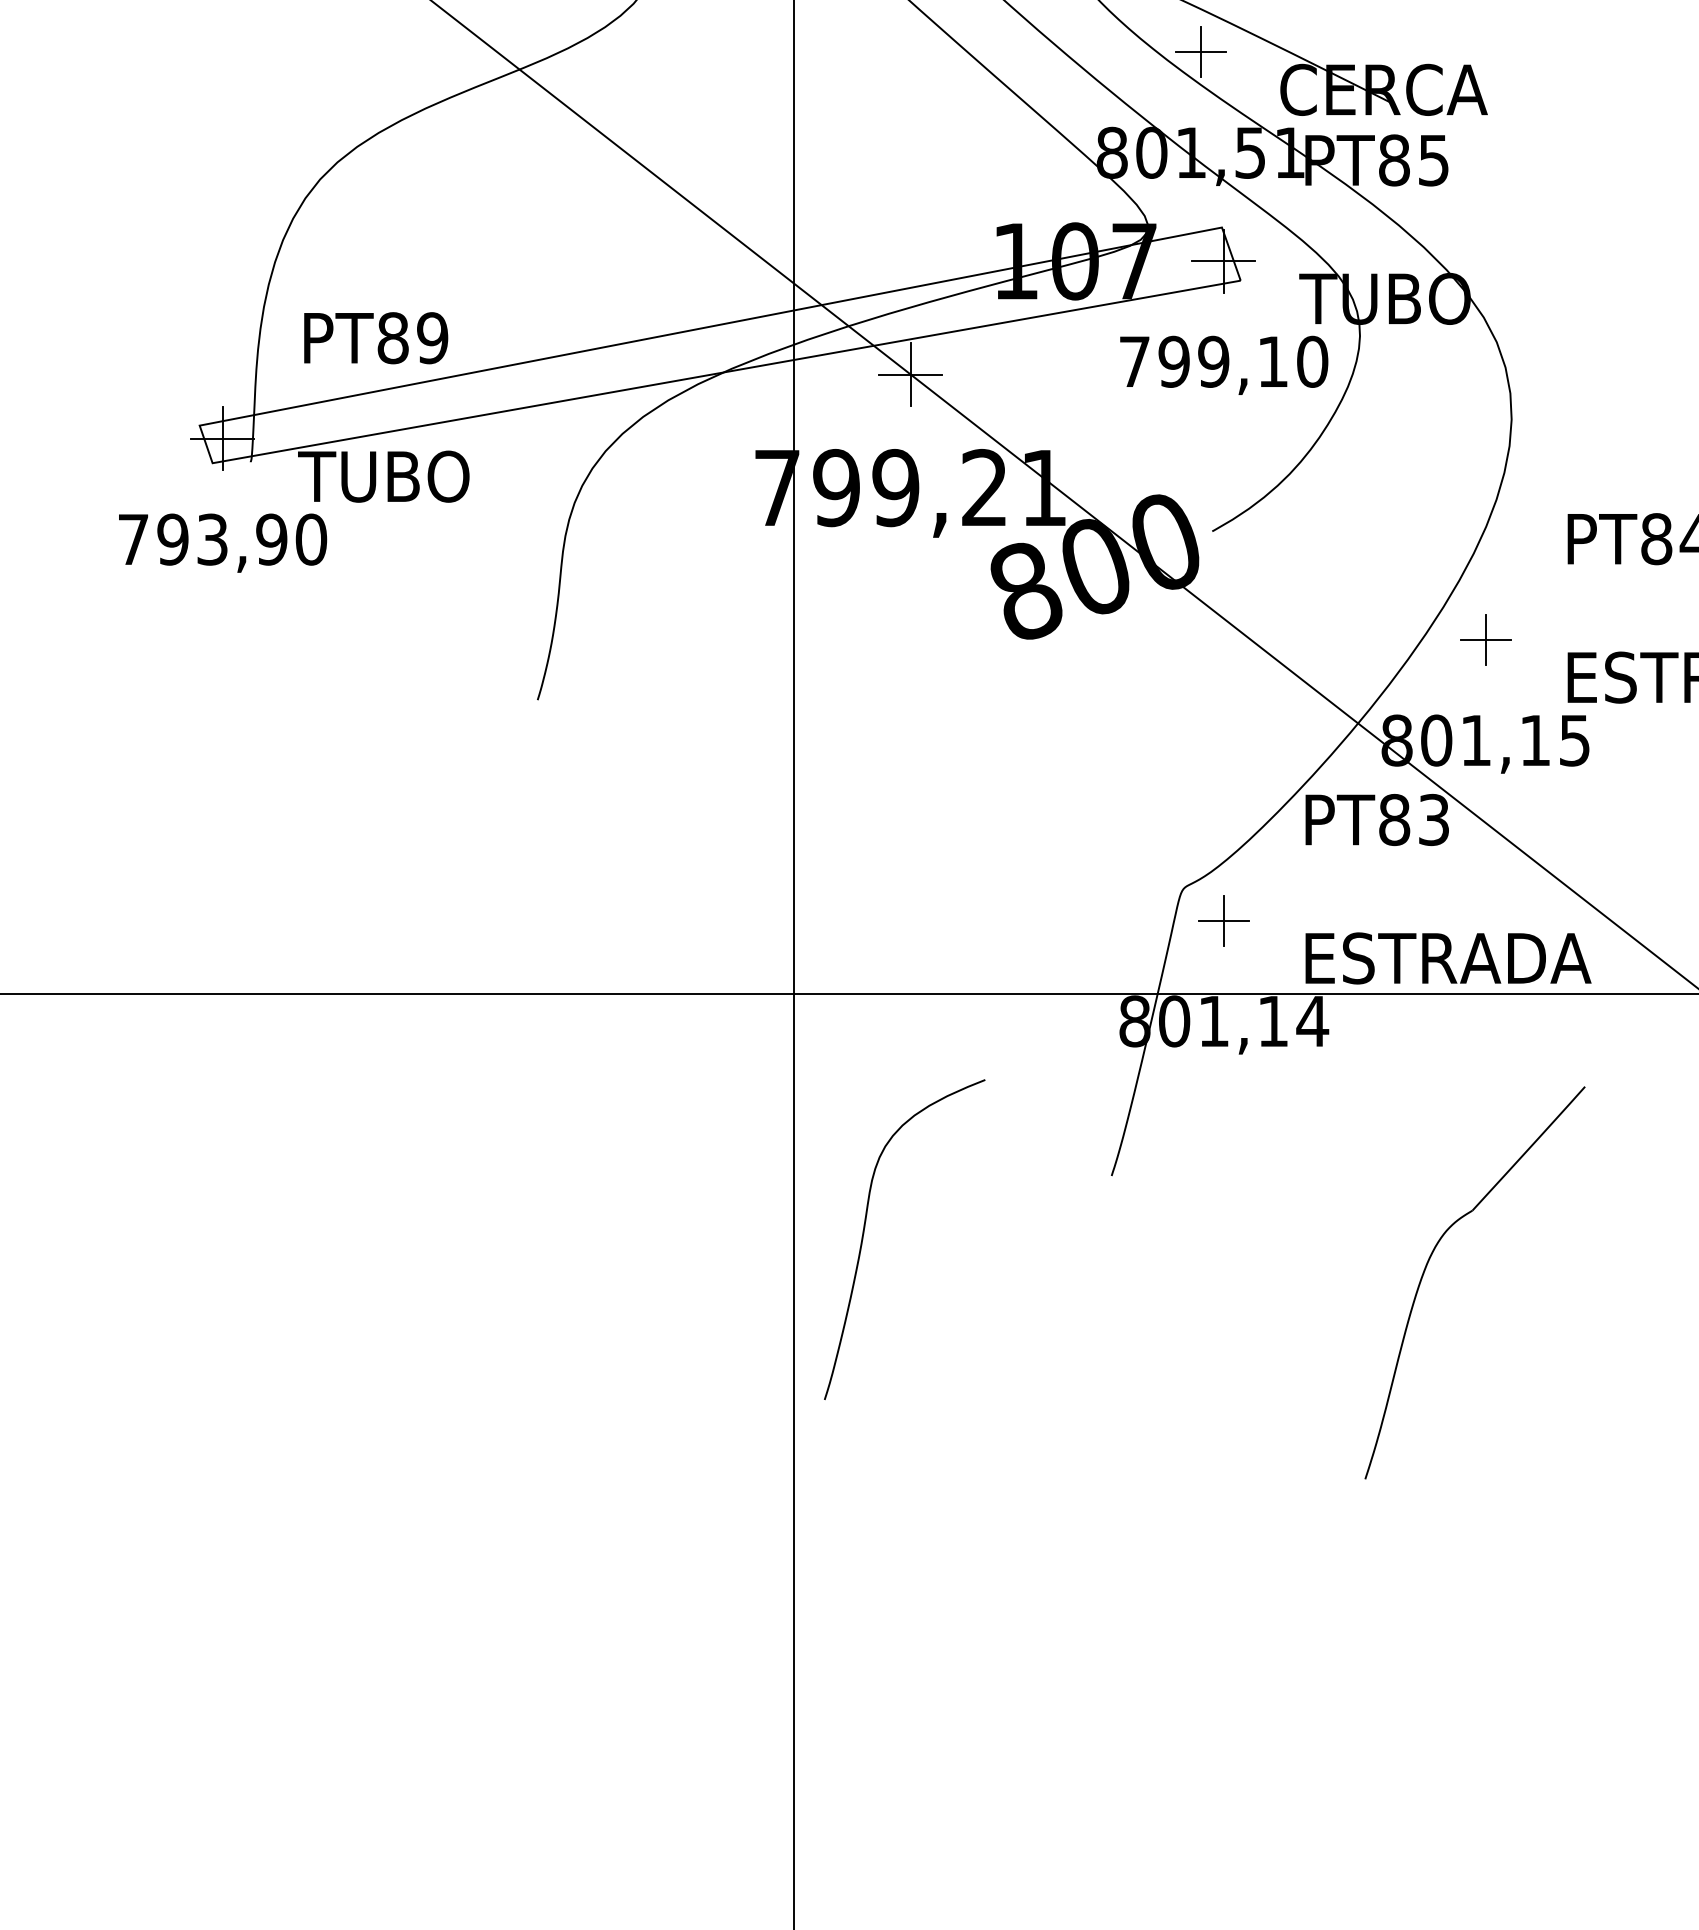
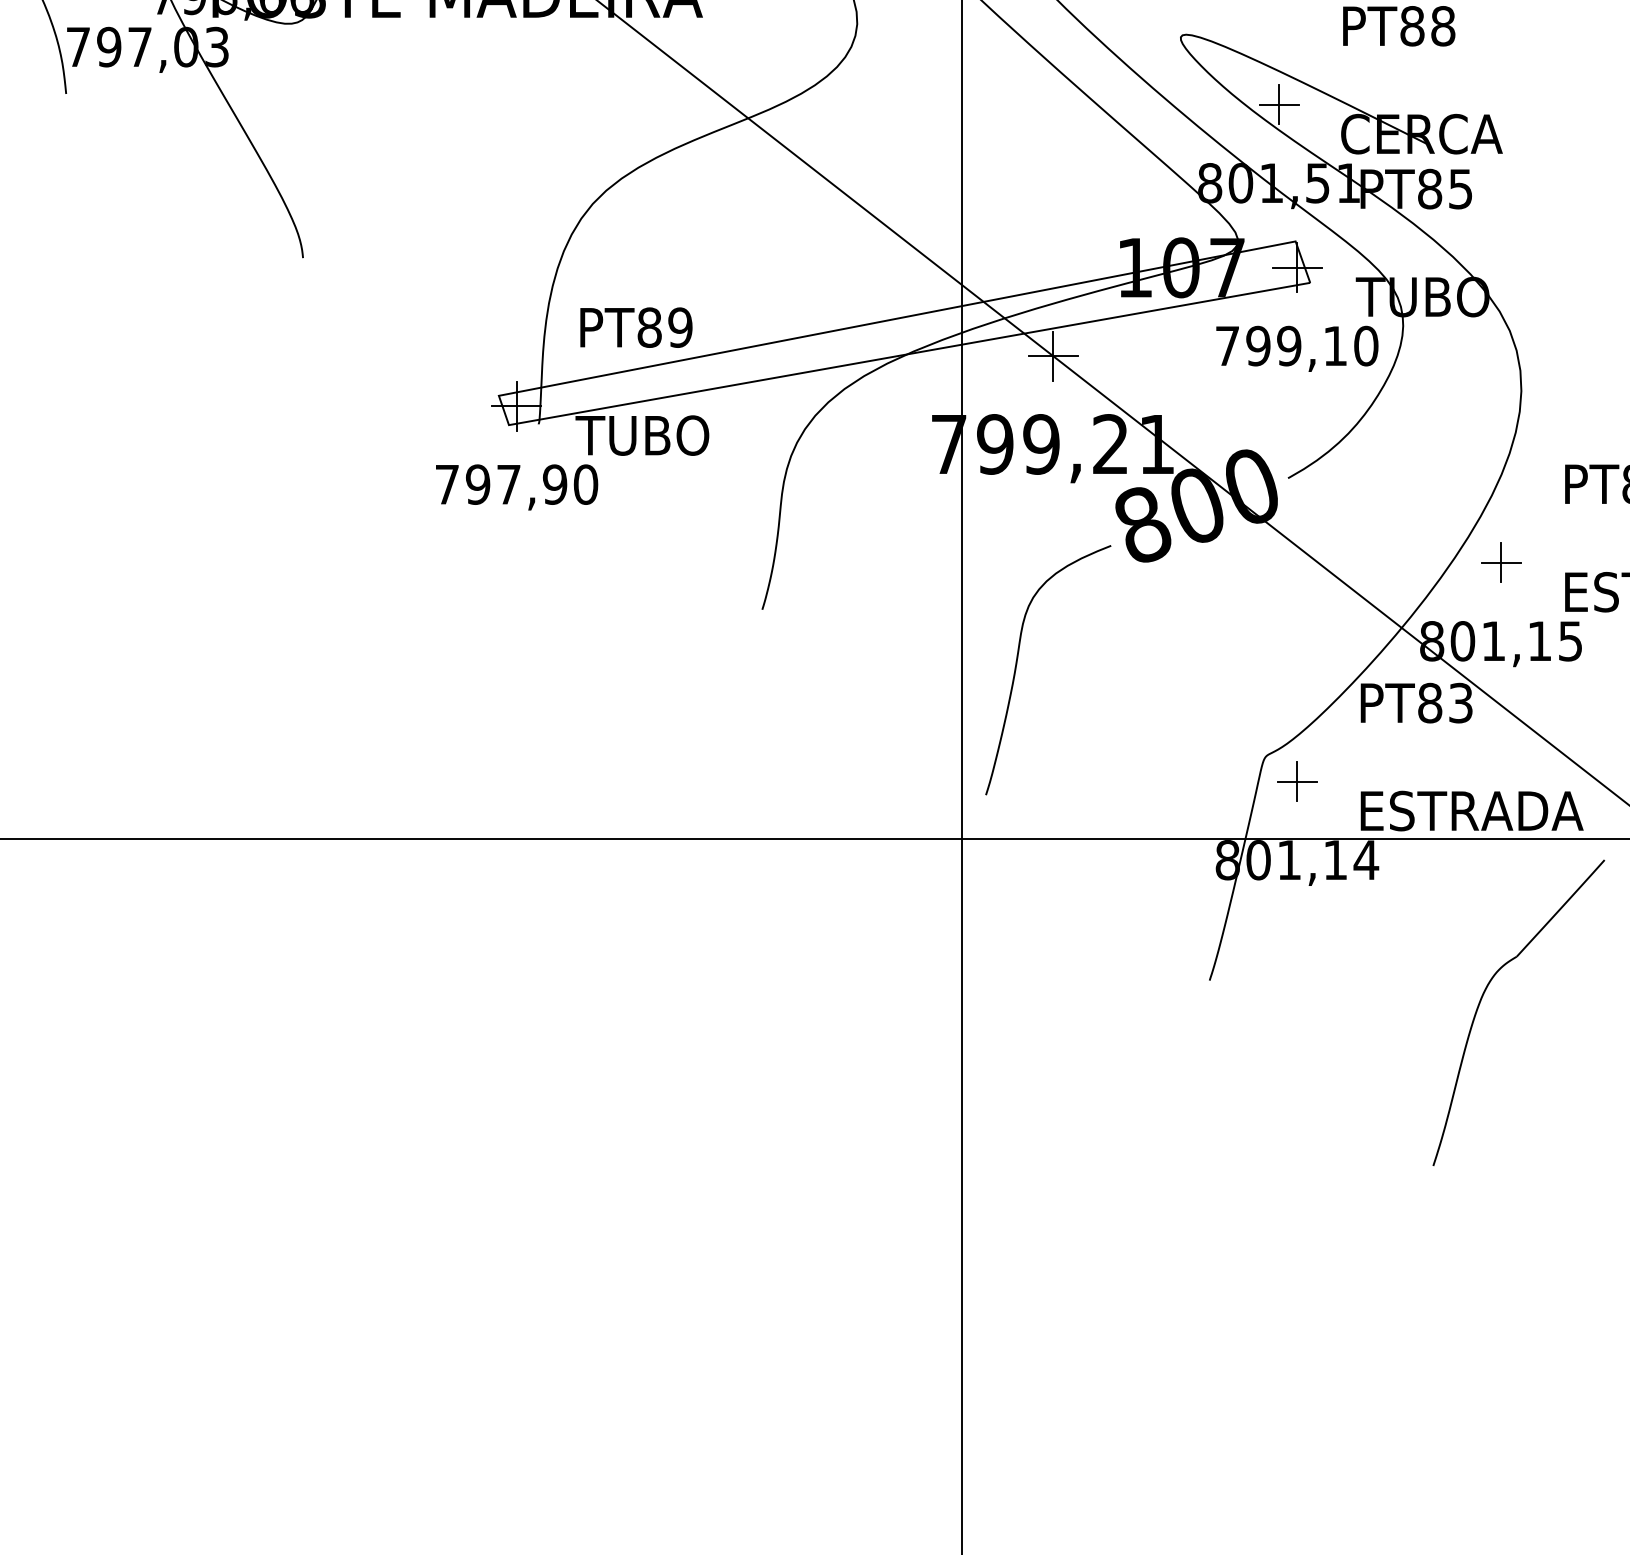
text: (212, 539) -> (508, 484), 793,90 -> 797,90
curve: (865, 1232) -> (1017, 664), moved
part: (1430, 1259) -> (1484, 994), moved

